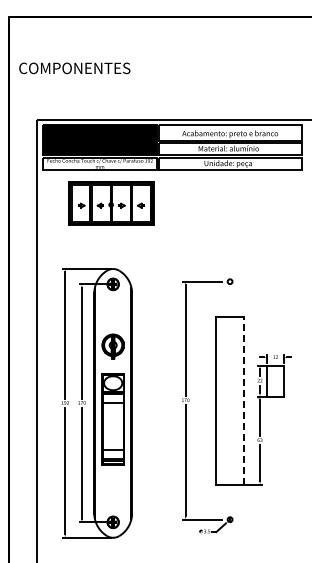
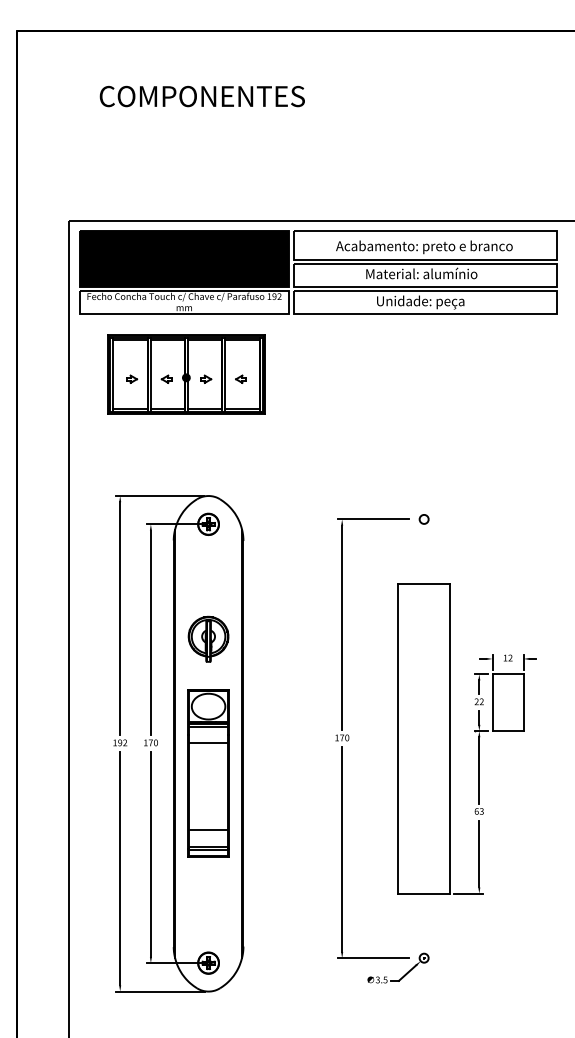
text: (74, 68) -> (201, 96), moved
part: (111, 203) -> (187, 375), moved
line: (244, 400) -> (450, 738), dashed -> solid

